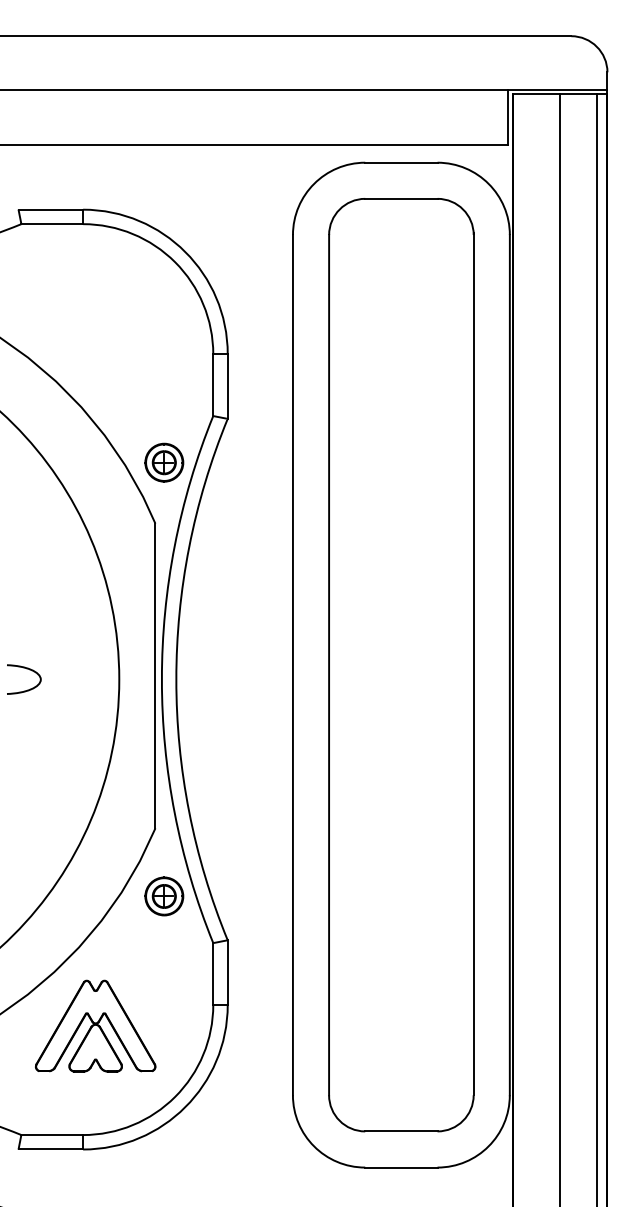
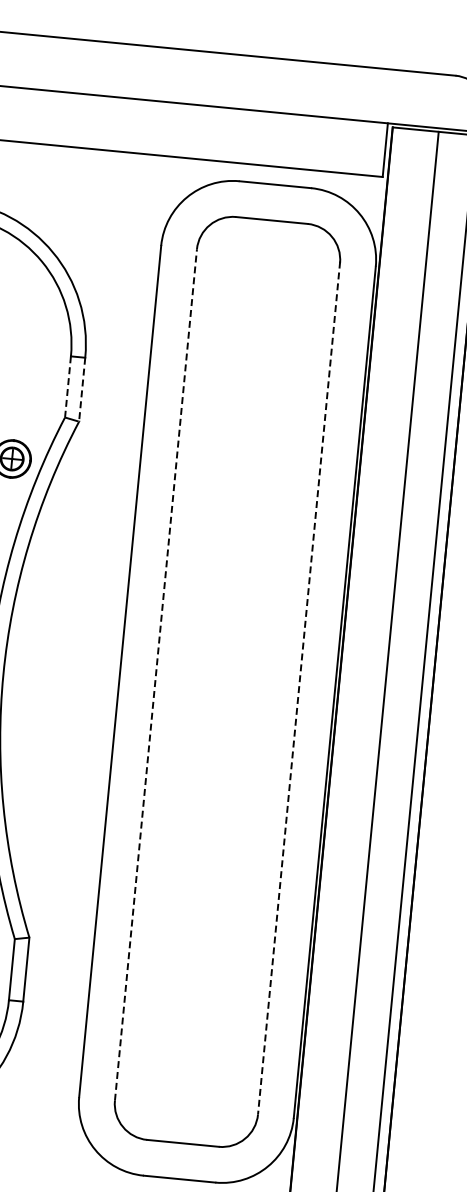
line: (213, 385) -> (68, 387), solid -> dashed
line: (227, 387) -> (81, 390), solid -> dashed
line: (329, 664) -> (156, 674), solid -> dashed
line: (473, 664) -> (298, 688), solid -> dashed

